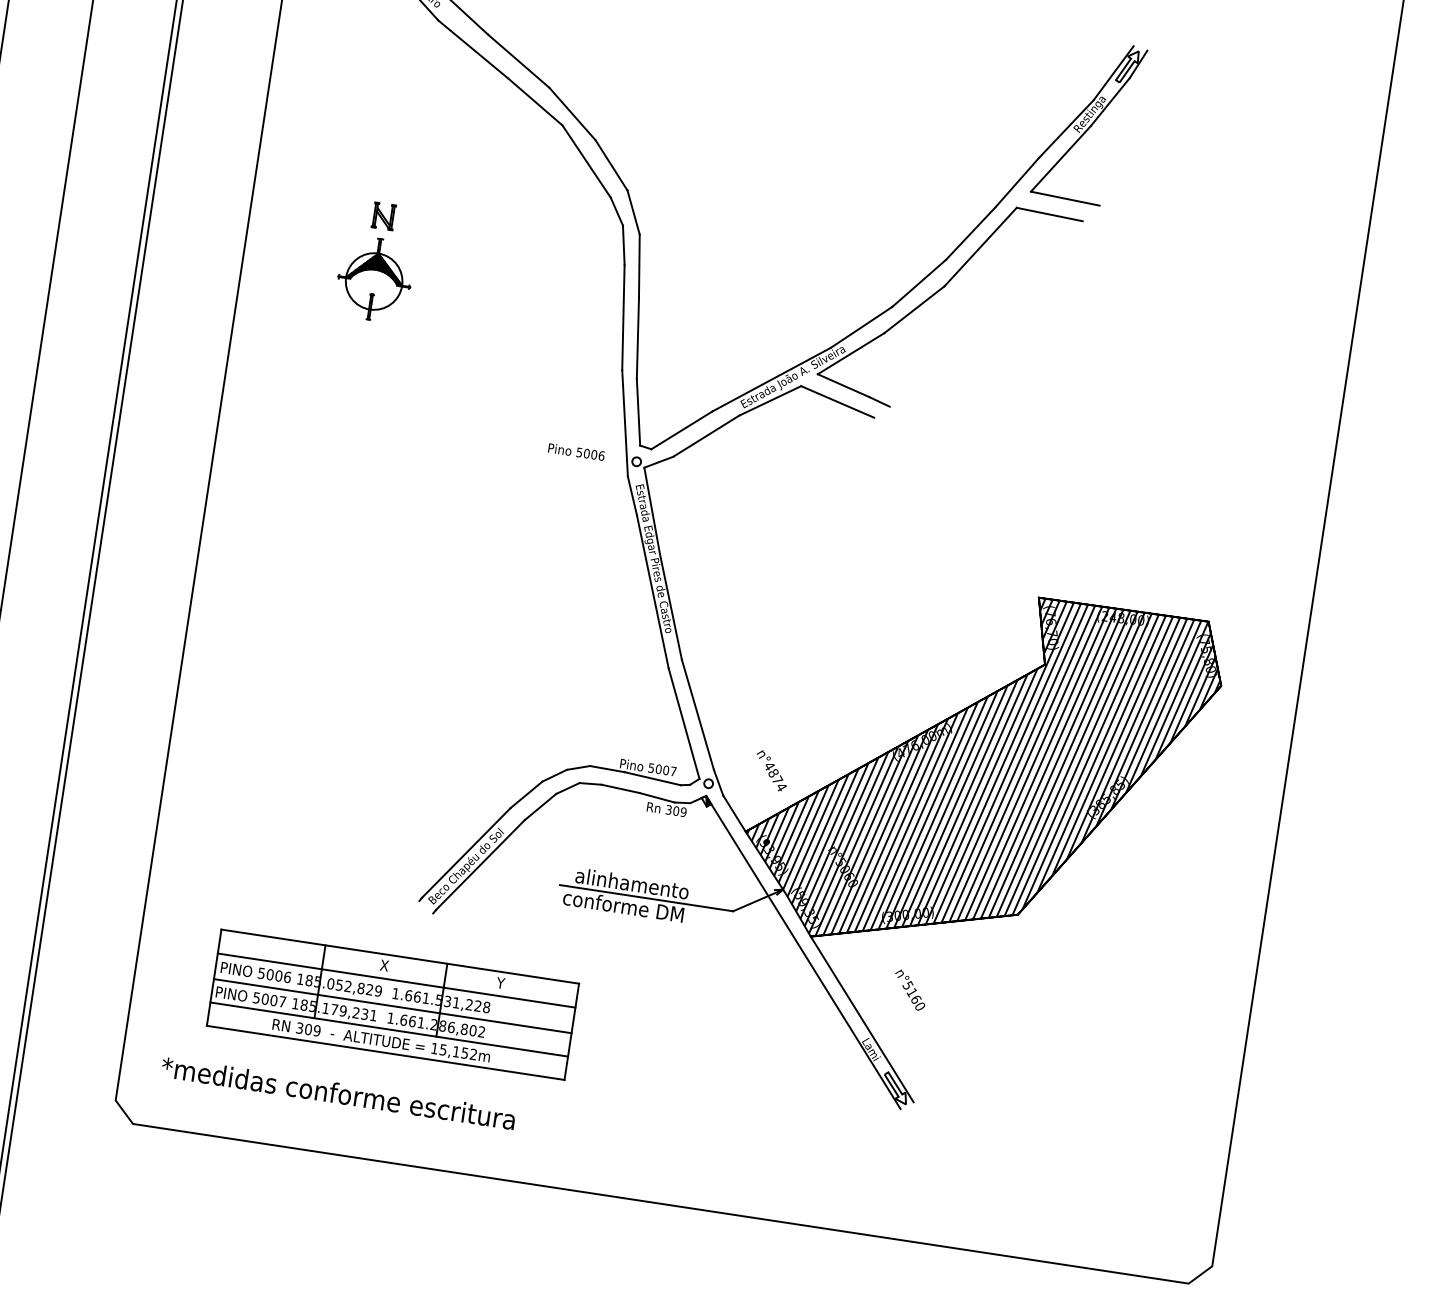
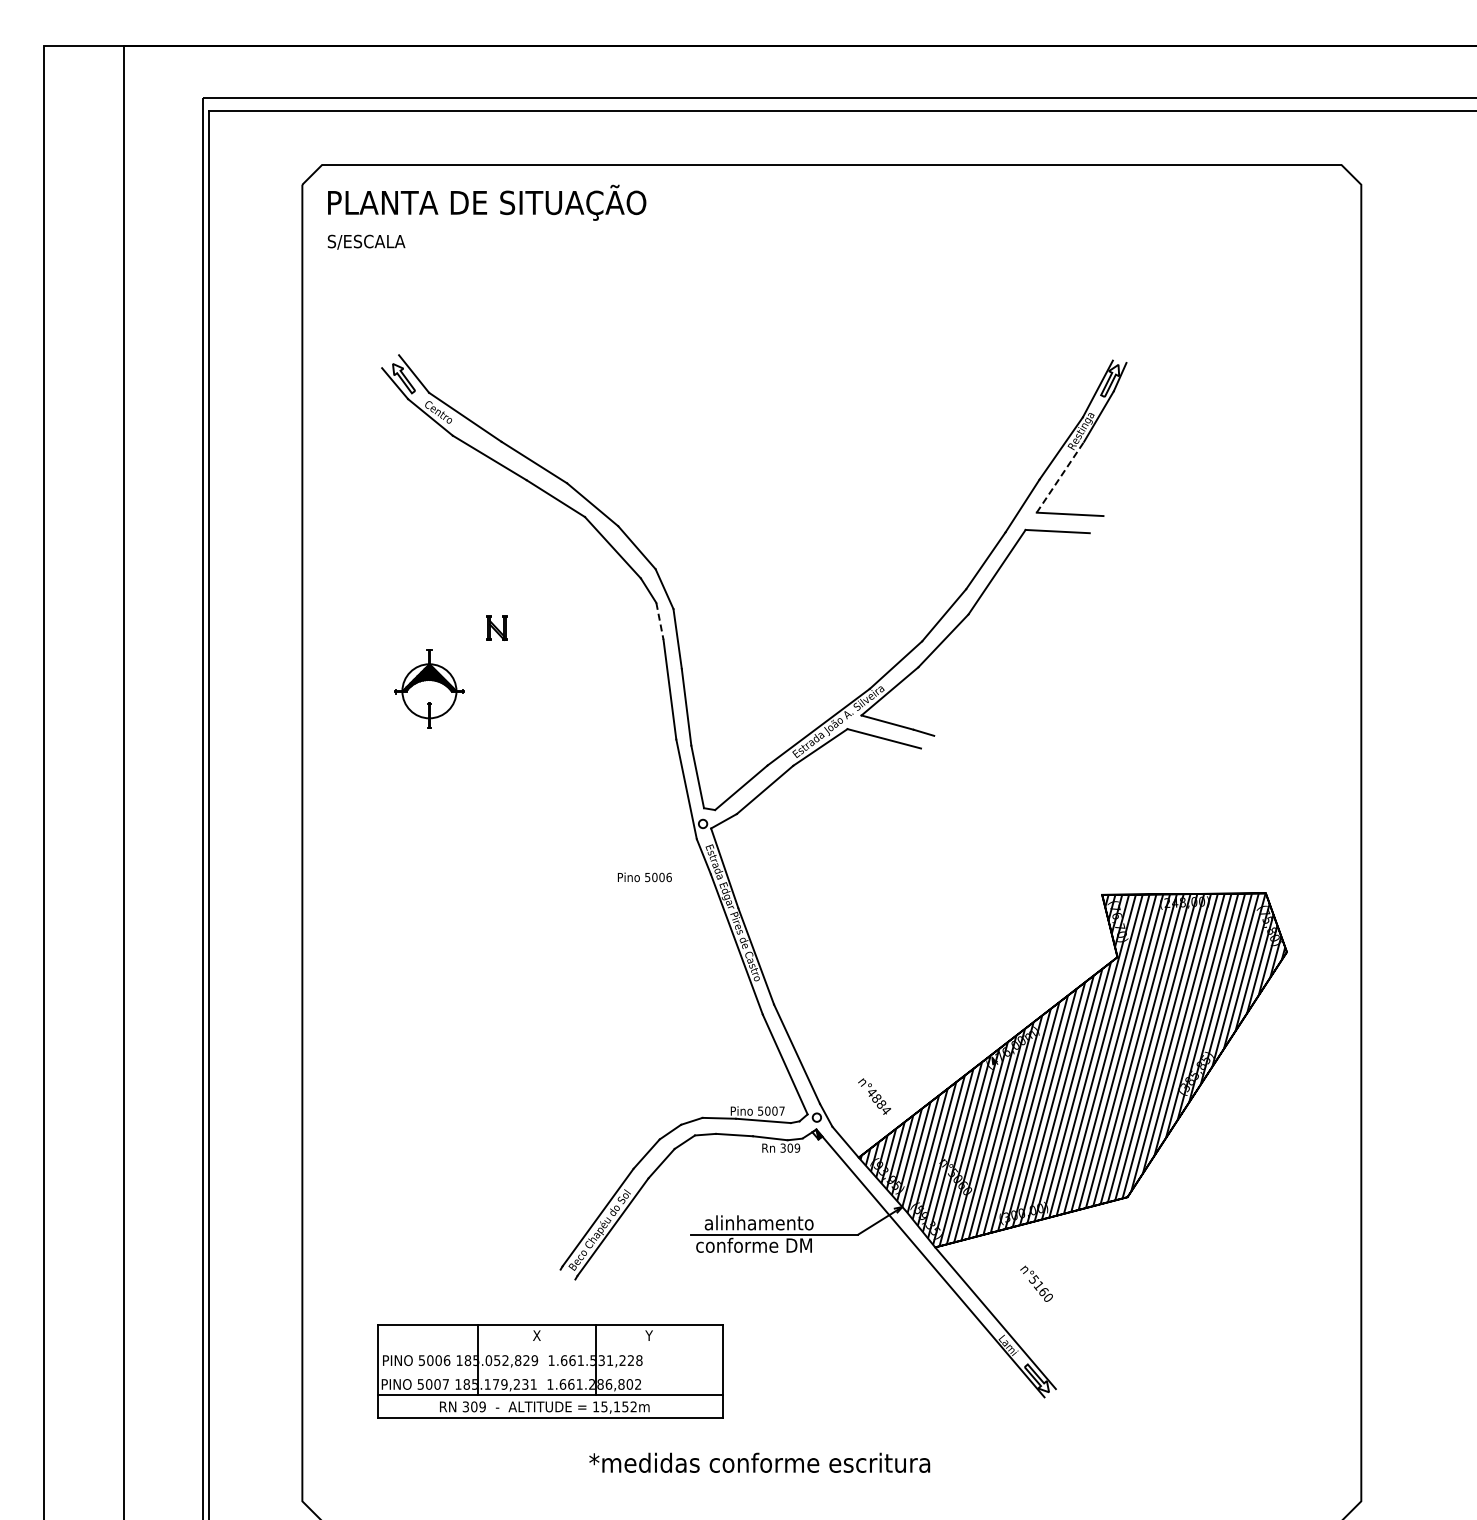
line: (1061, 158) -> (1060, 477), solid -> dashed
part: (383, 215) -> (496, 627), moved
line: (623, 245) -> (659, 621), solid -> dashed
text: (576, 452) -> (644, 877), moved
text: (777, 779) -> (881, 1103), n°4874 -> n°4884
line: (396, 981) -> (550, 1348), removed
line: (392, 1005) -> (550, 1372), removed
text: (338, 1092) -> (759, 1462), moved

